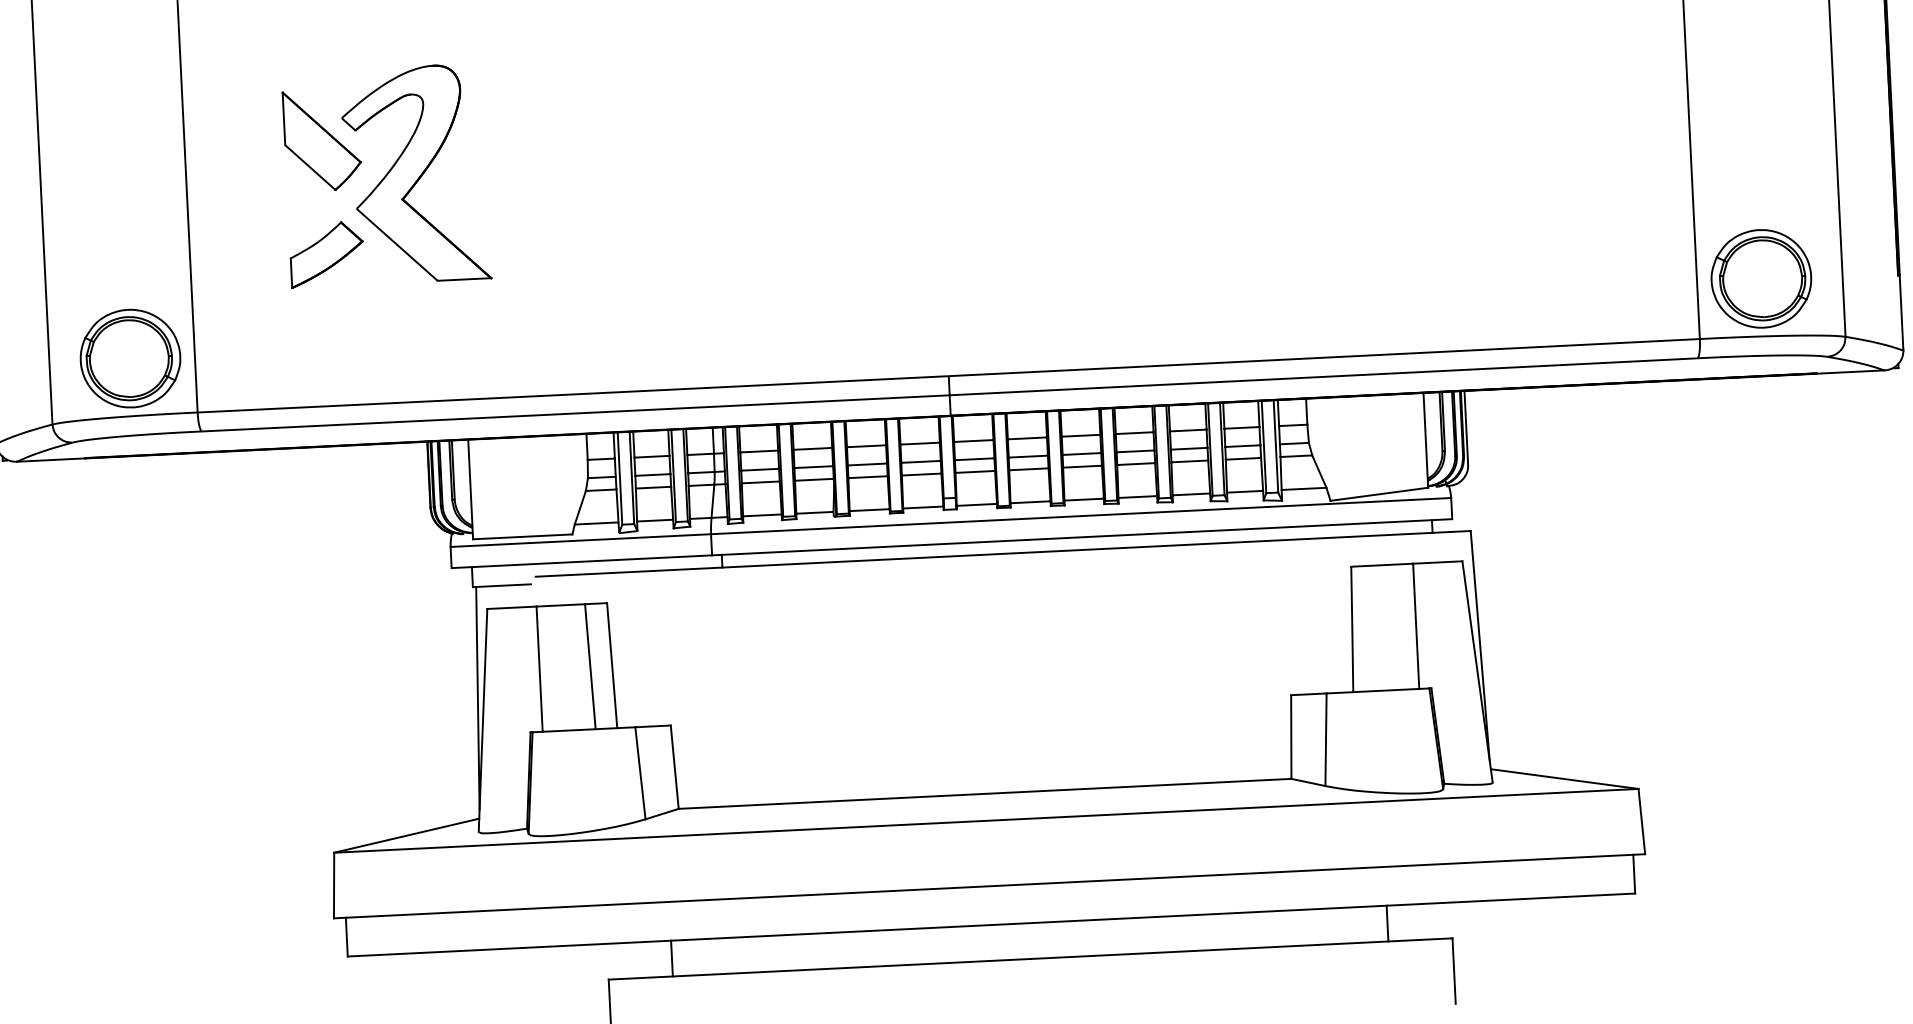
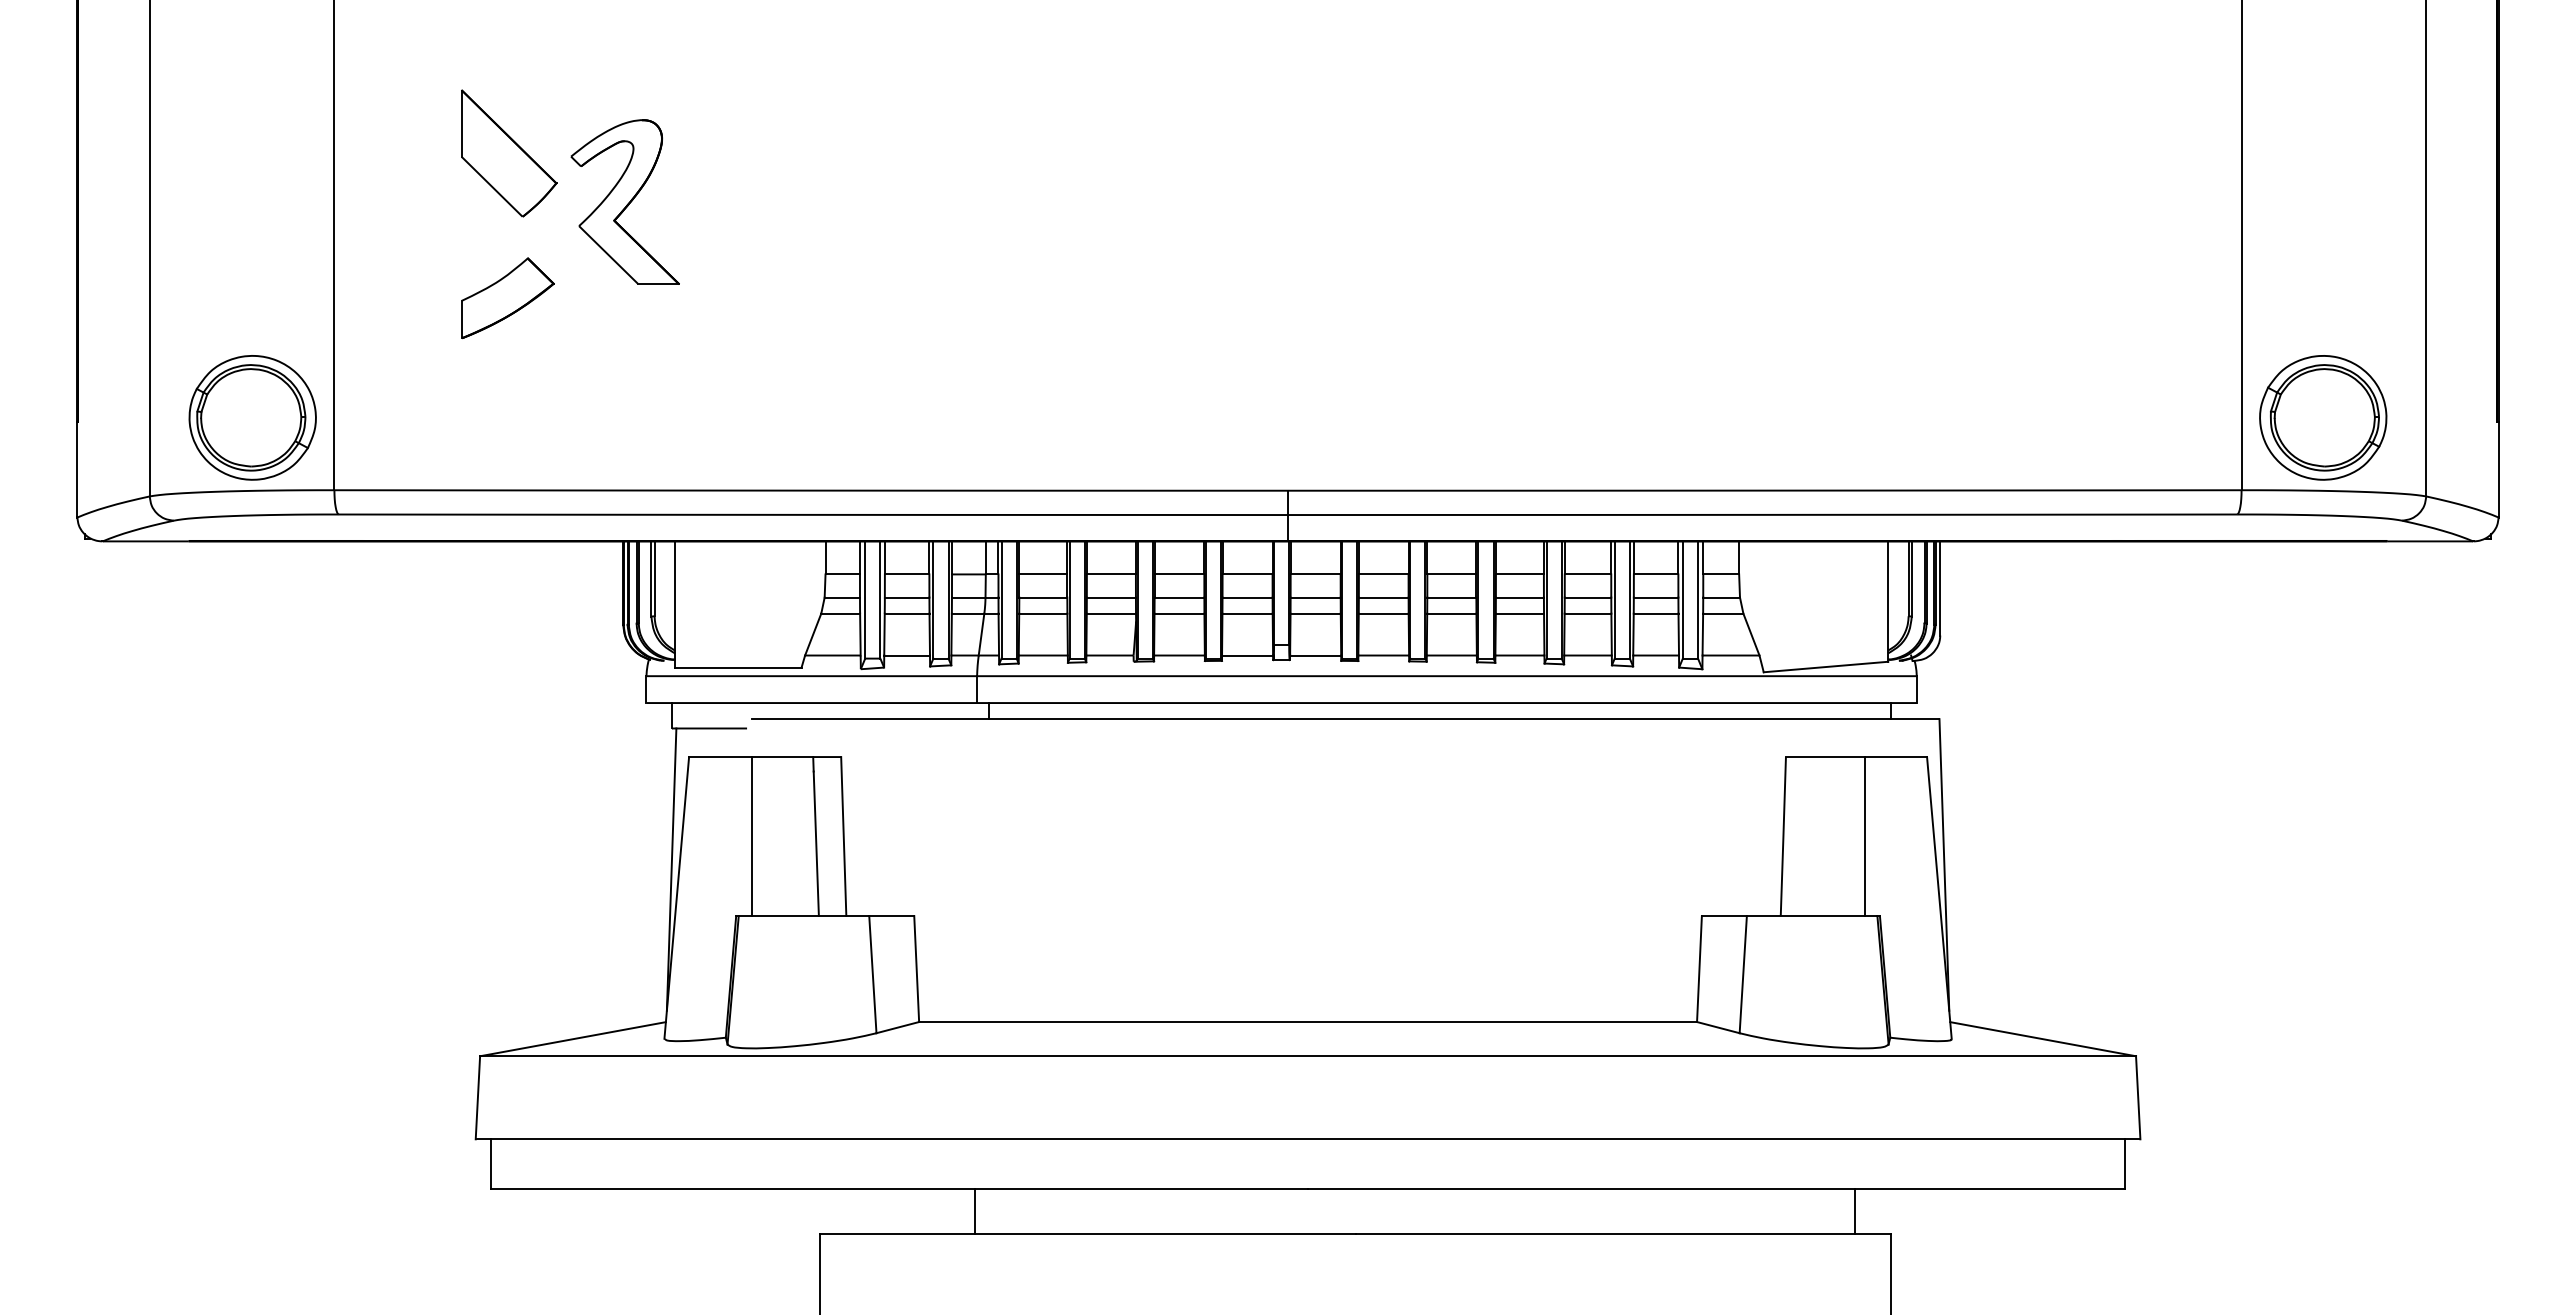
part: (415, 173) -> (624, 201), size x0.6
line: (1387, 923) -> (1854, 1210), moved
line: (672, 957) -> (975, 1210), moved

